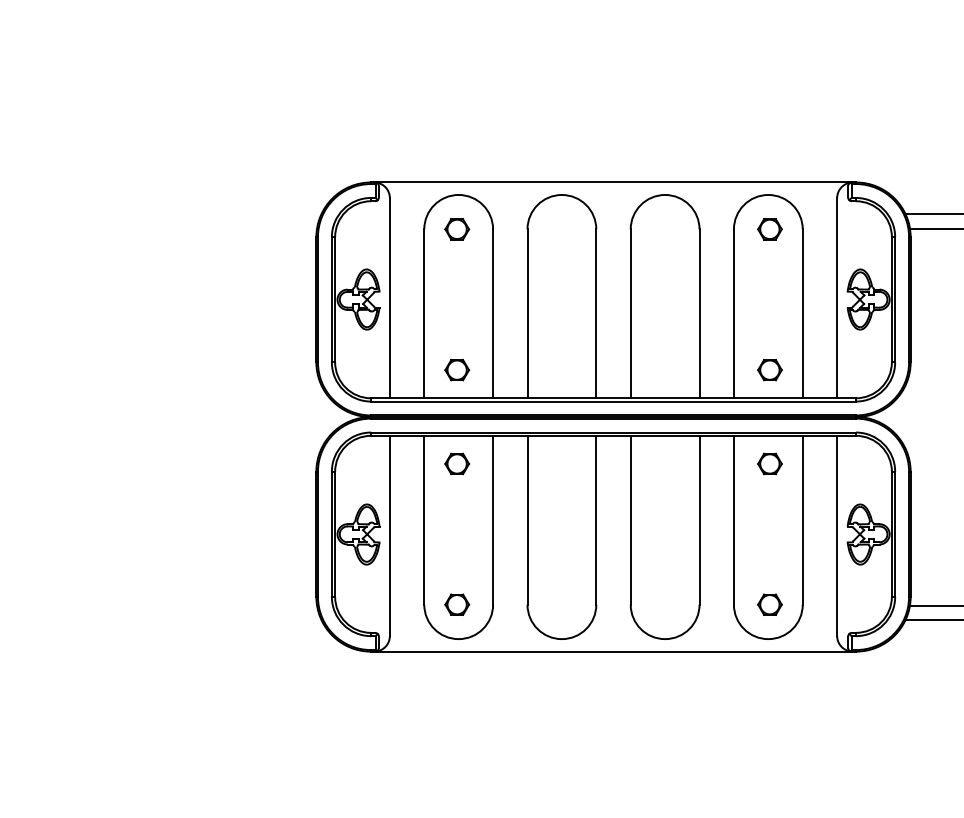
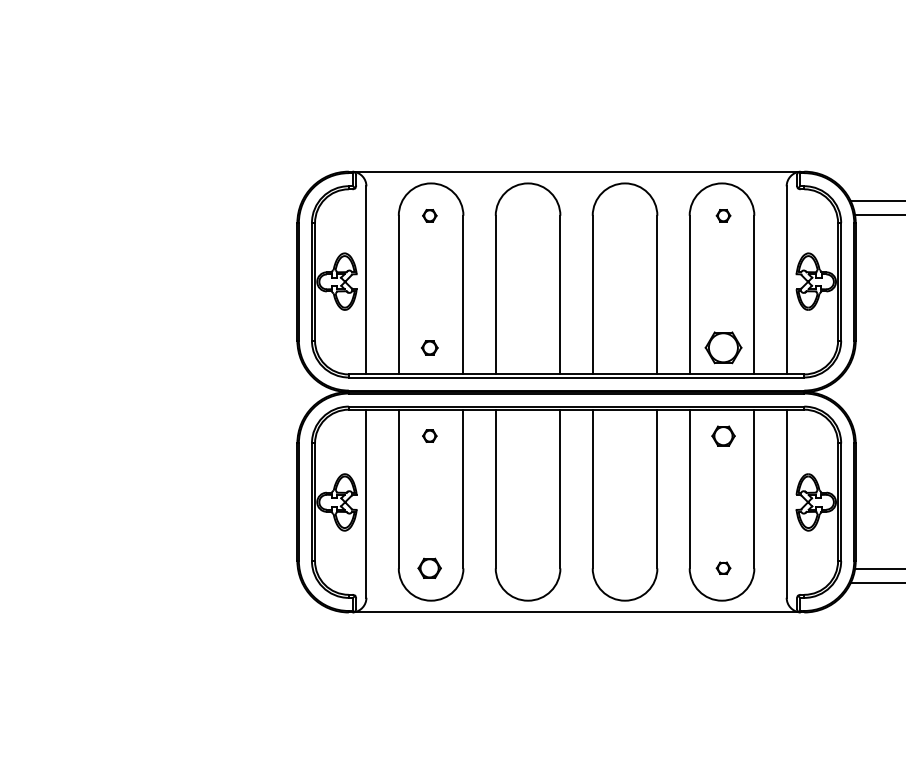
part: (457, 229) -> (429, 215), size x0.6
part: (769, 229) -> (723, 215), size x0.6
part: (457, 369) -> (429, 347), size x0.7
part: (769, 370) -> (723, 348), size x1.6
part: (457, 463) -> (429, 435), size x0.6
part: (769, 604) -> (723, 568), size x0.6

